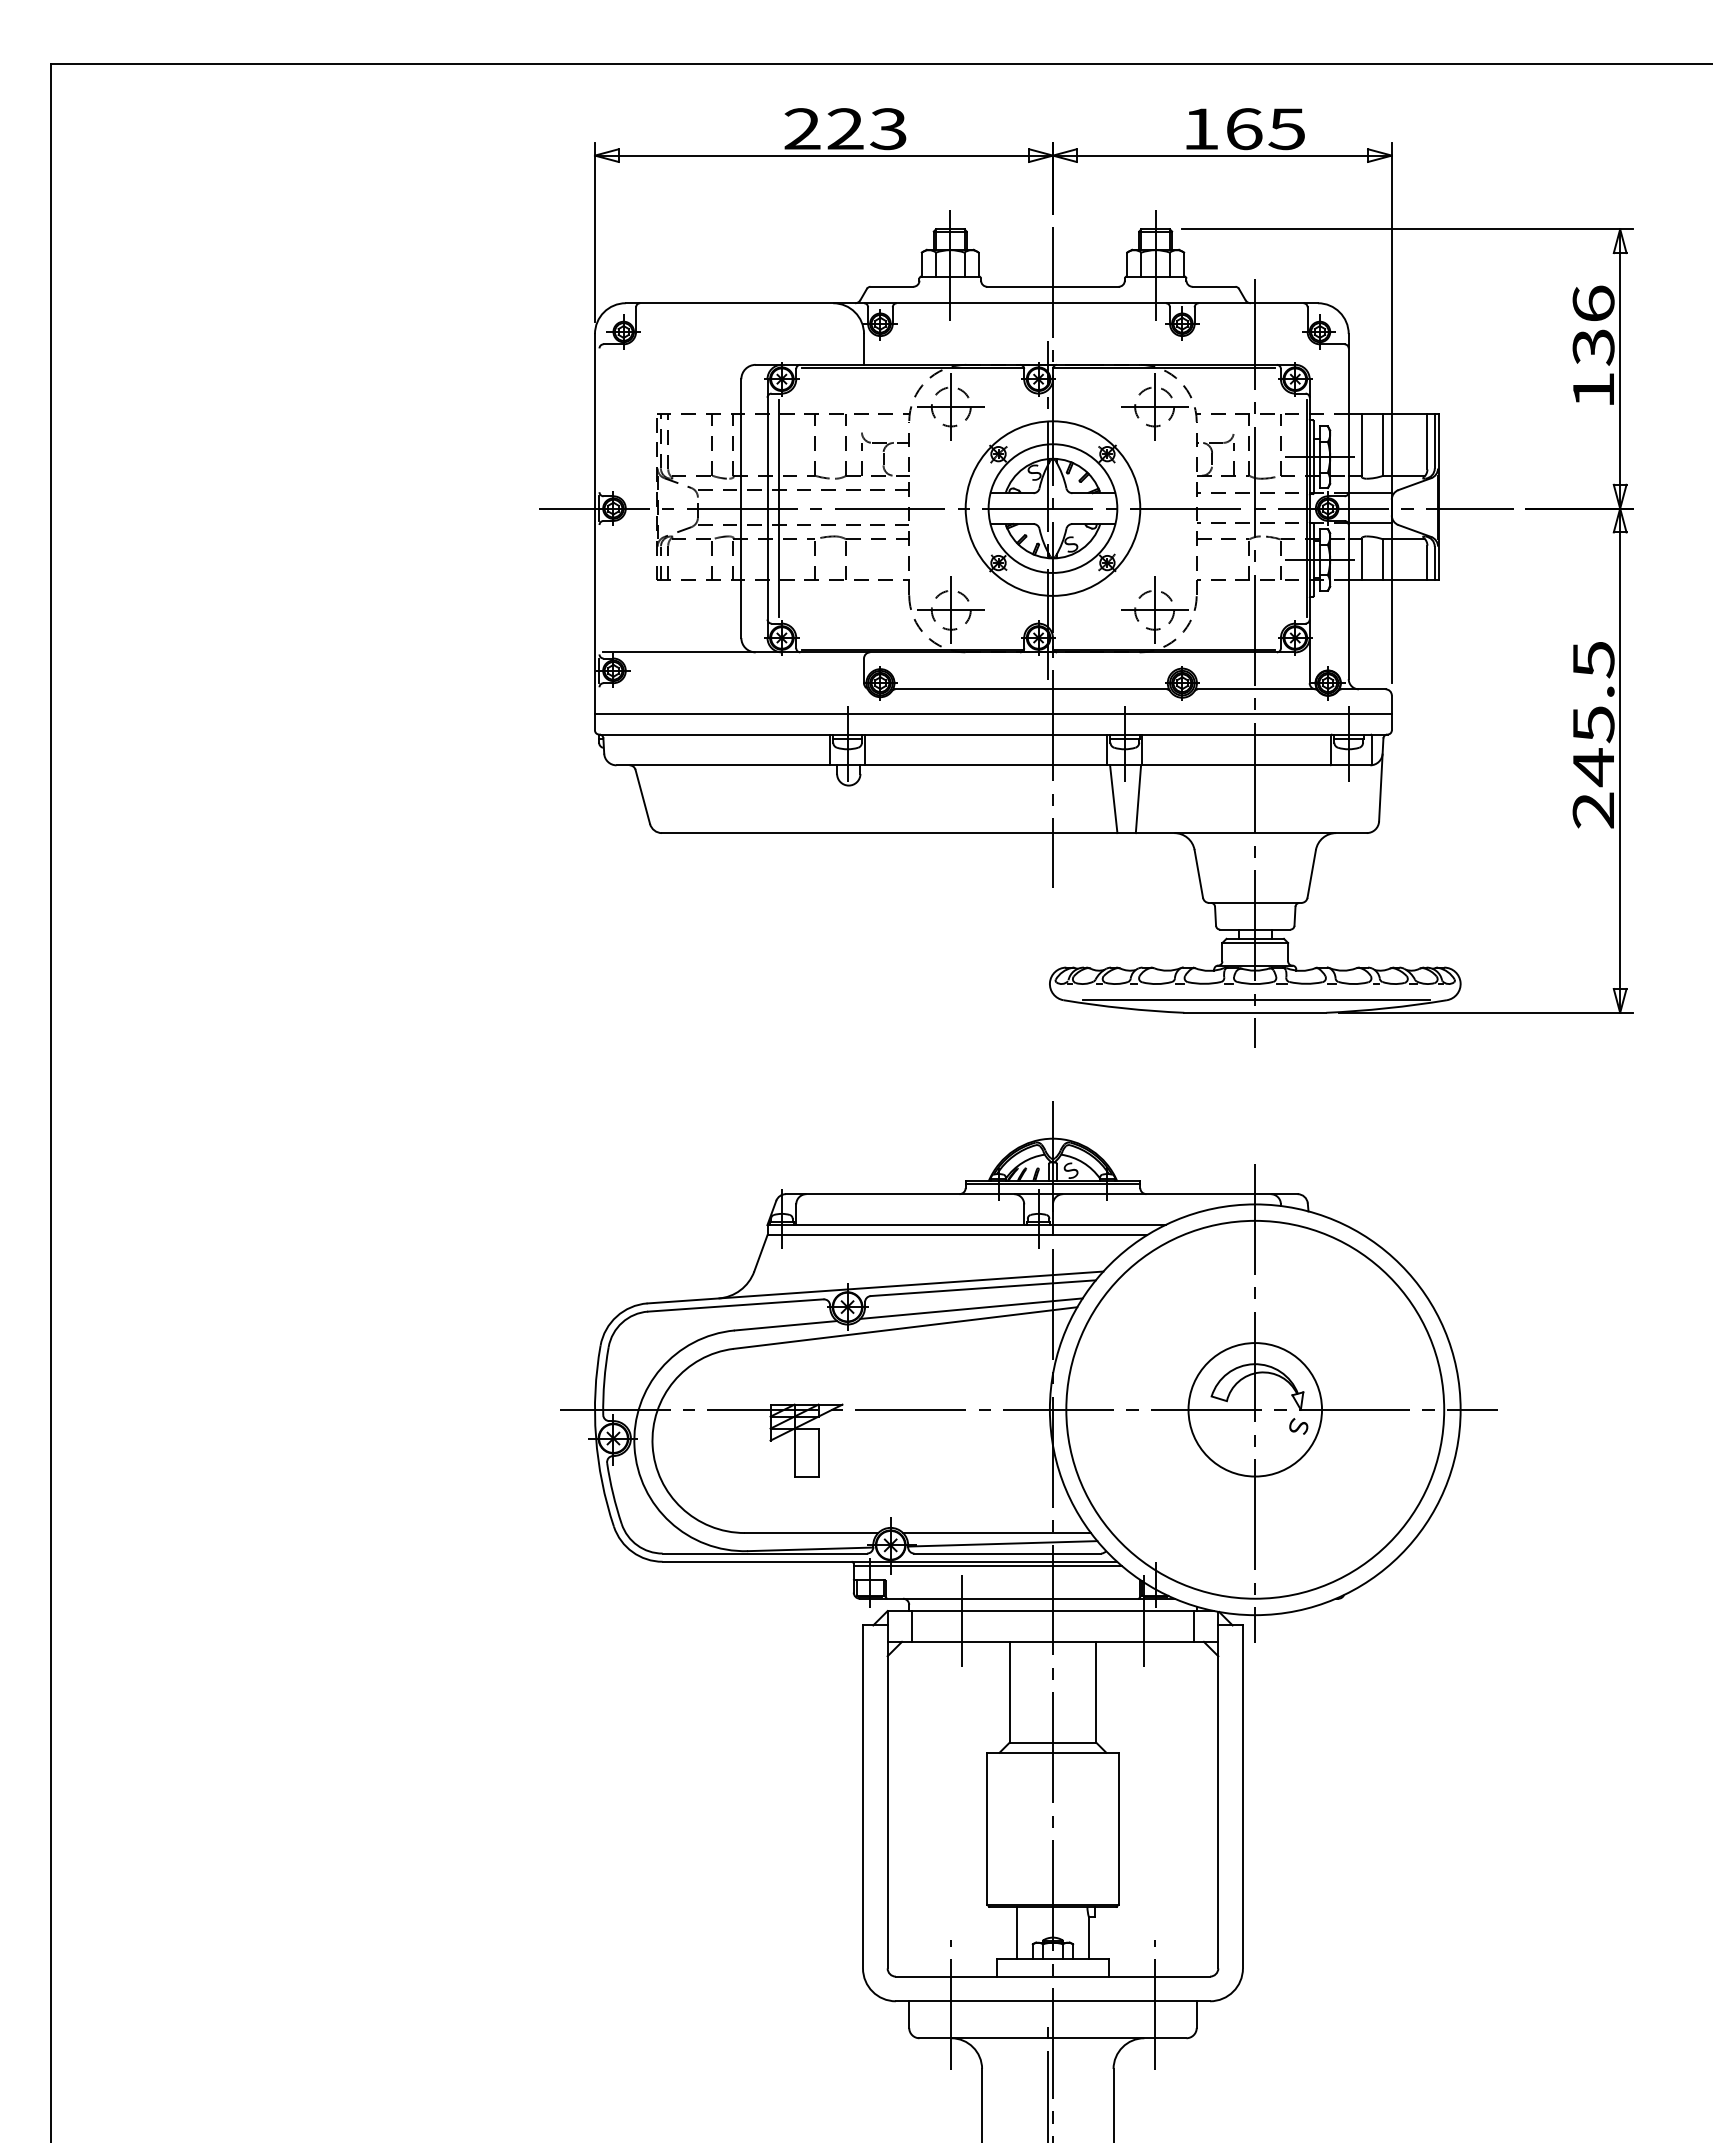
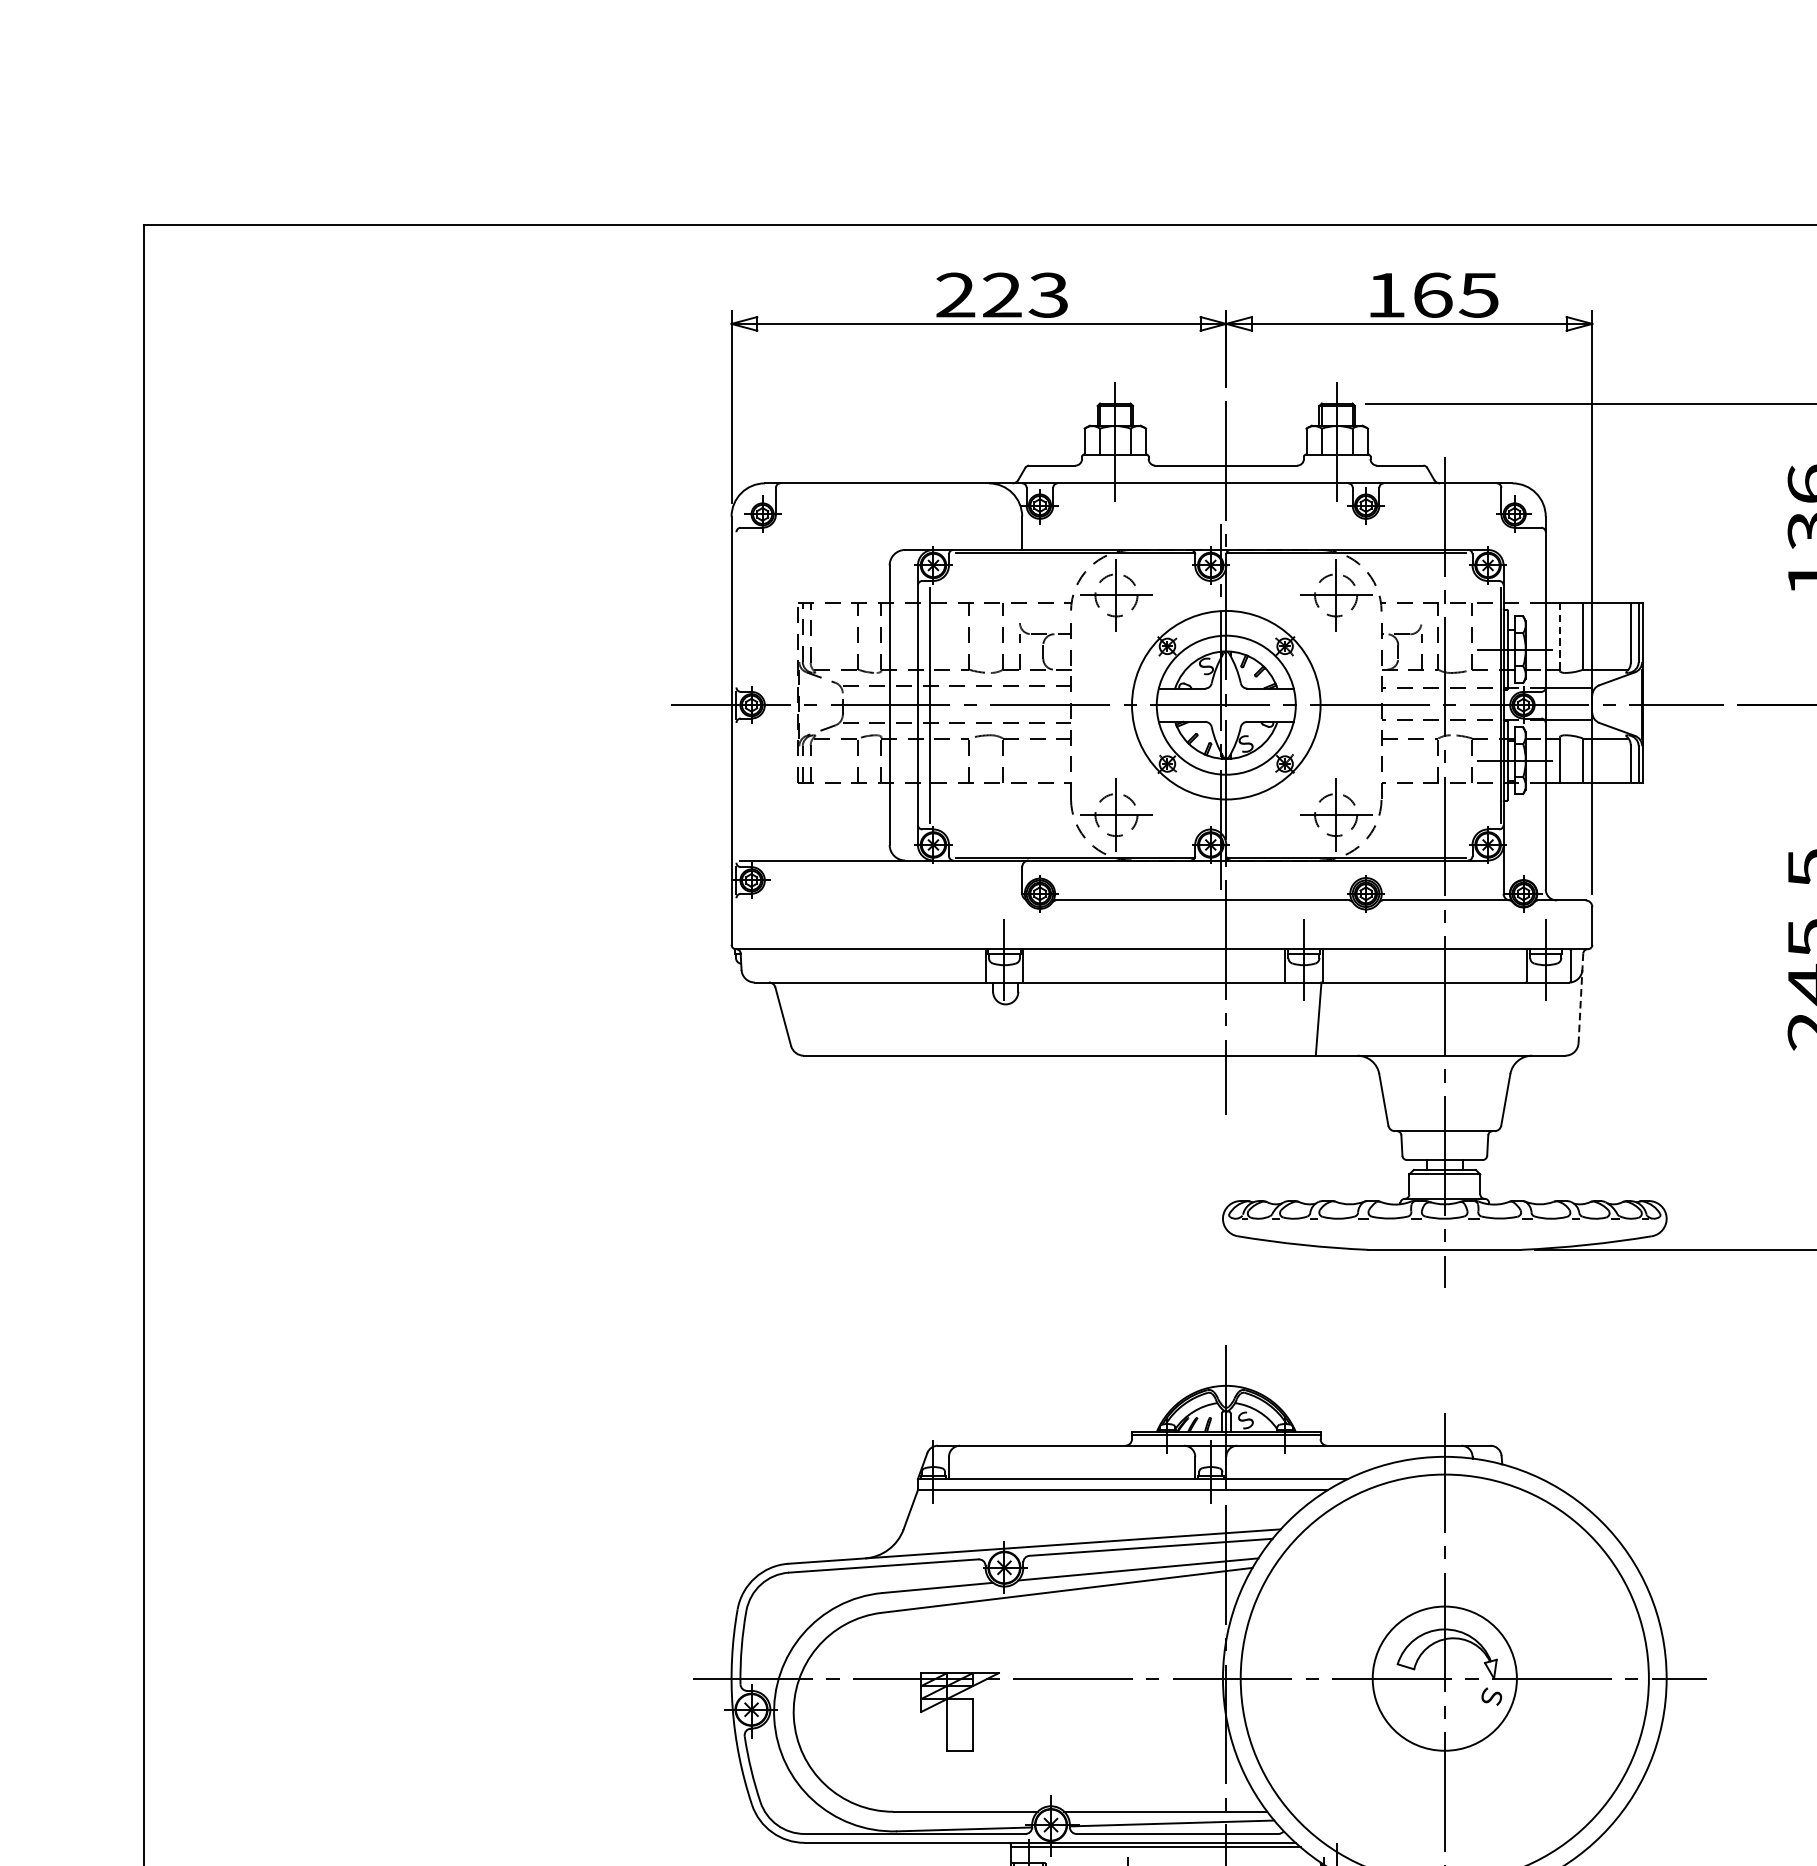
line: (1362, 444) -> (1560, 635), solid -> dashed
line: (992, 713) -> (1160, 926), removed
line: (1381, 779) -> (1581, 997), solid -> dashed
line: (1113, 799) -> (1291, 1019), removed
line: (1256, 1000) -> (1446, 1236), removed

